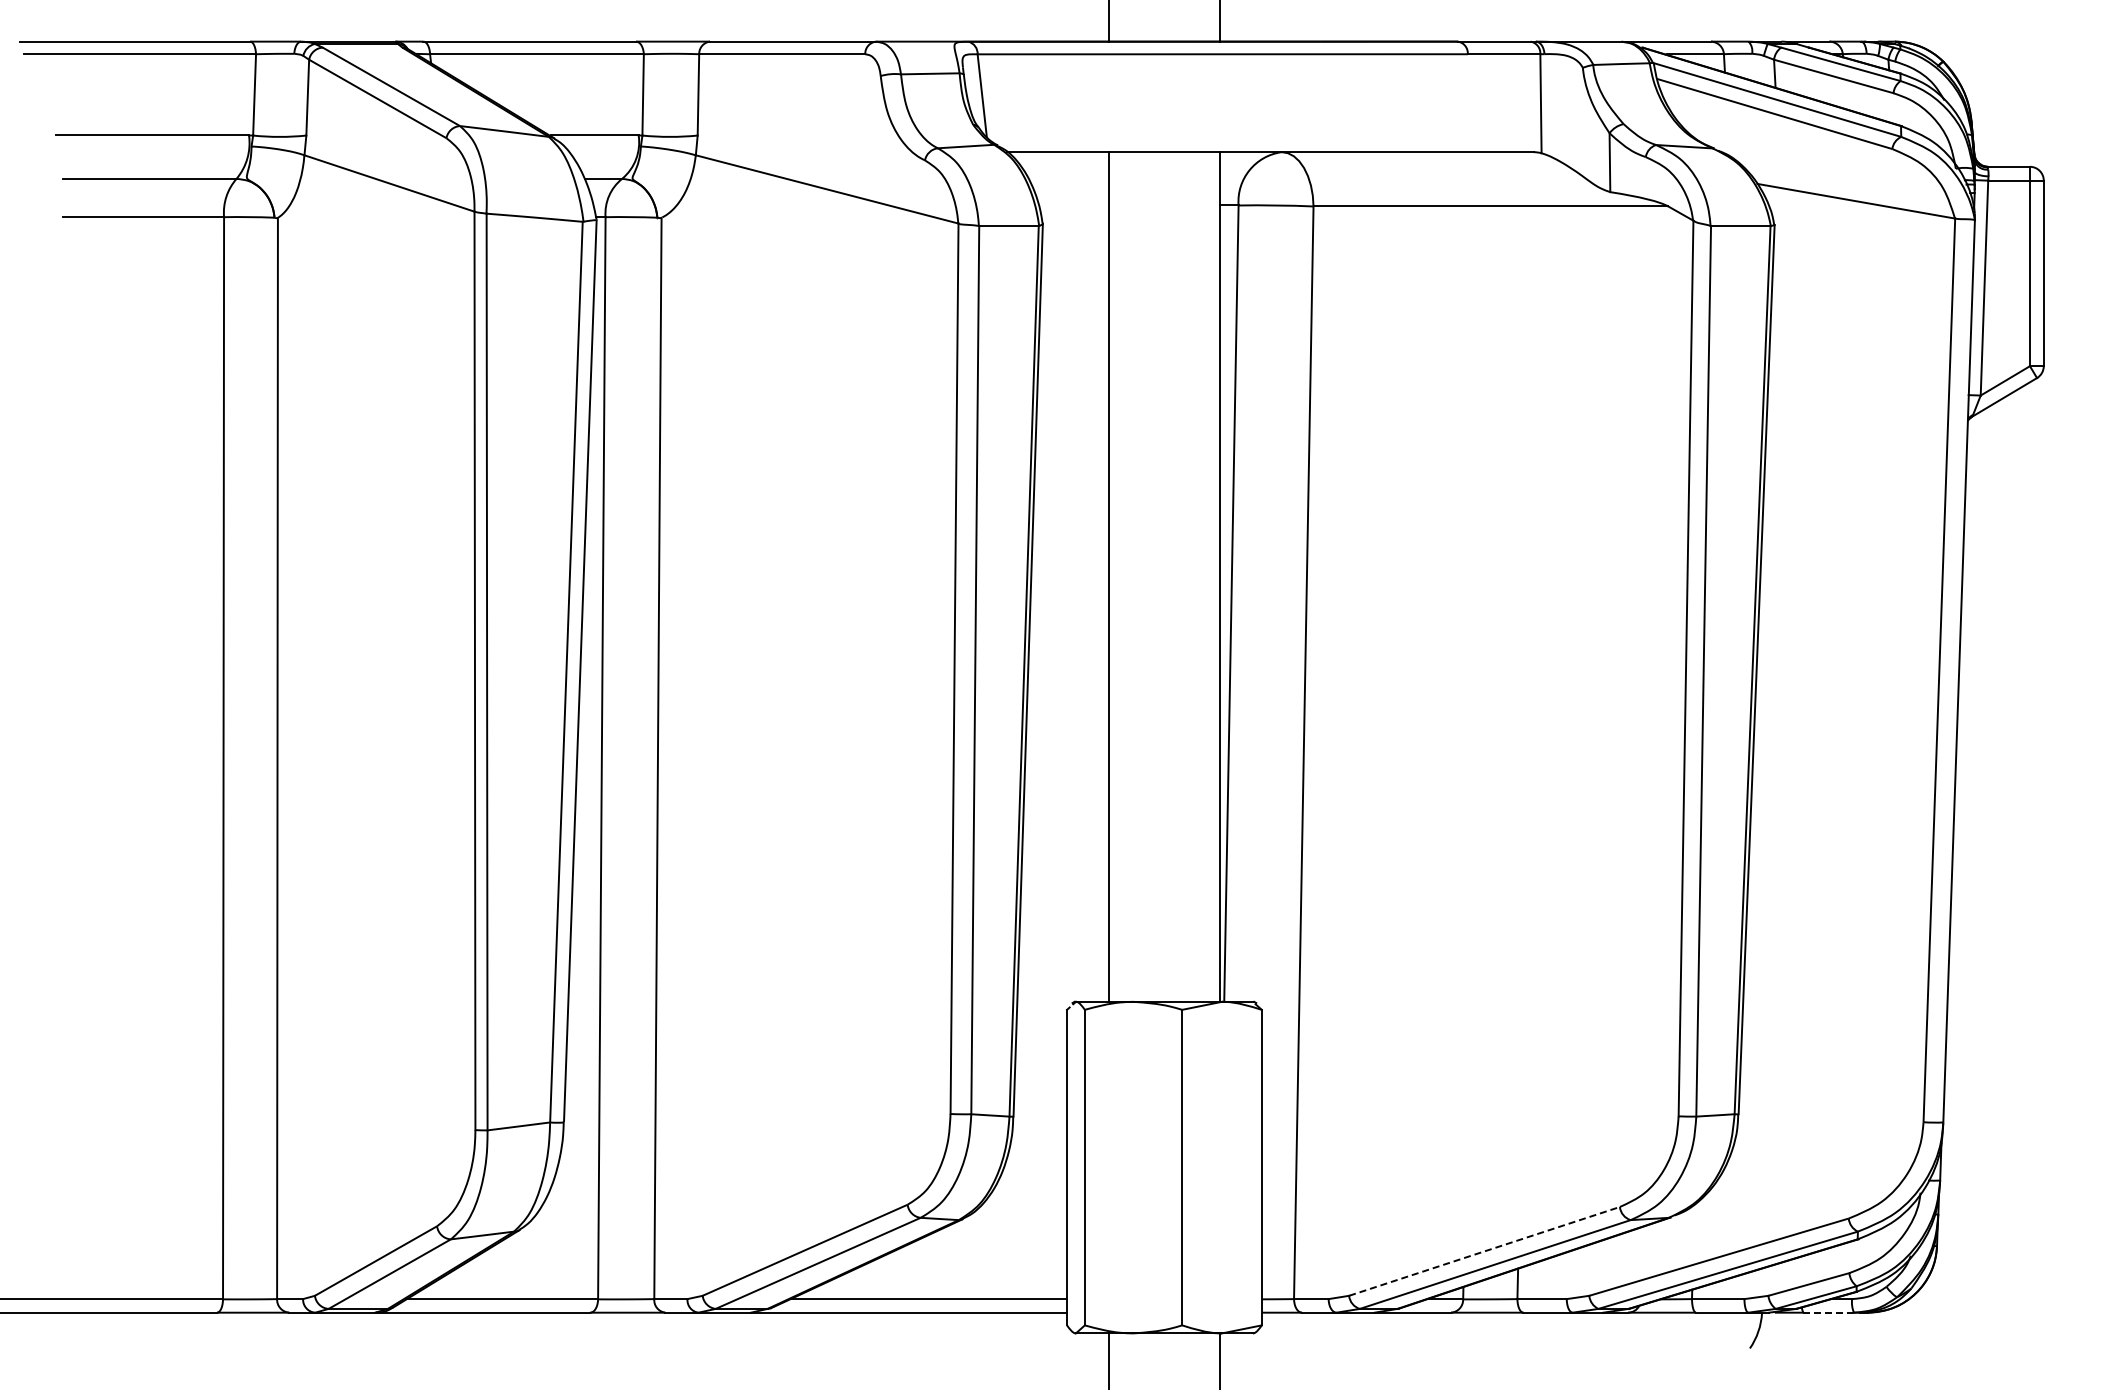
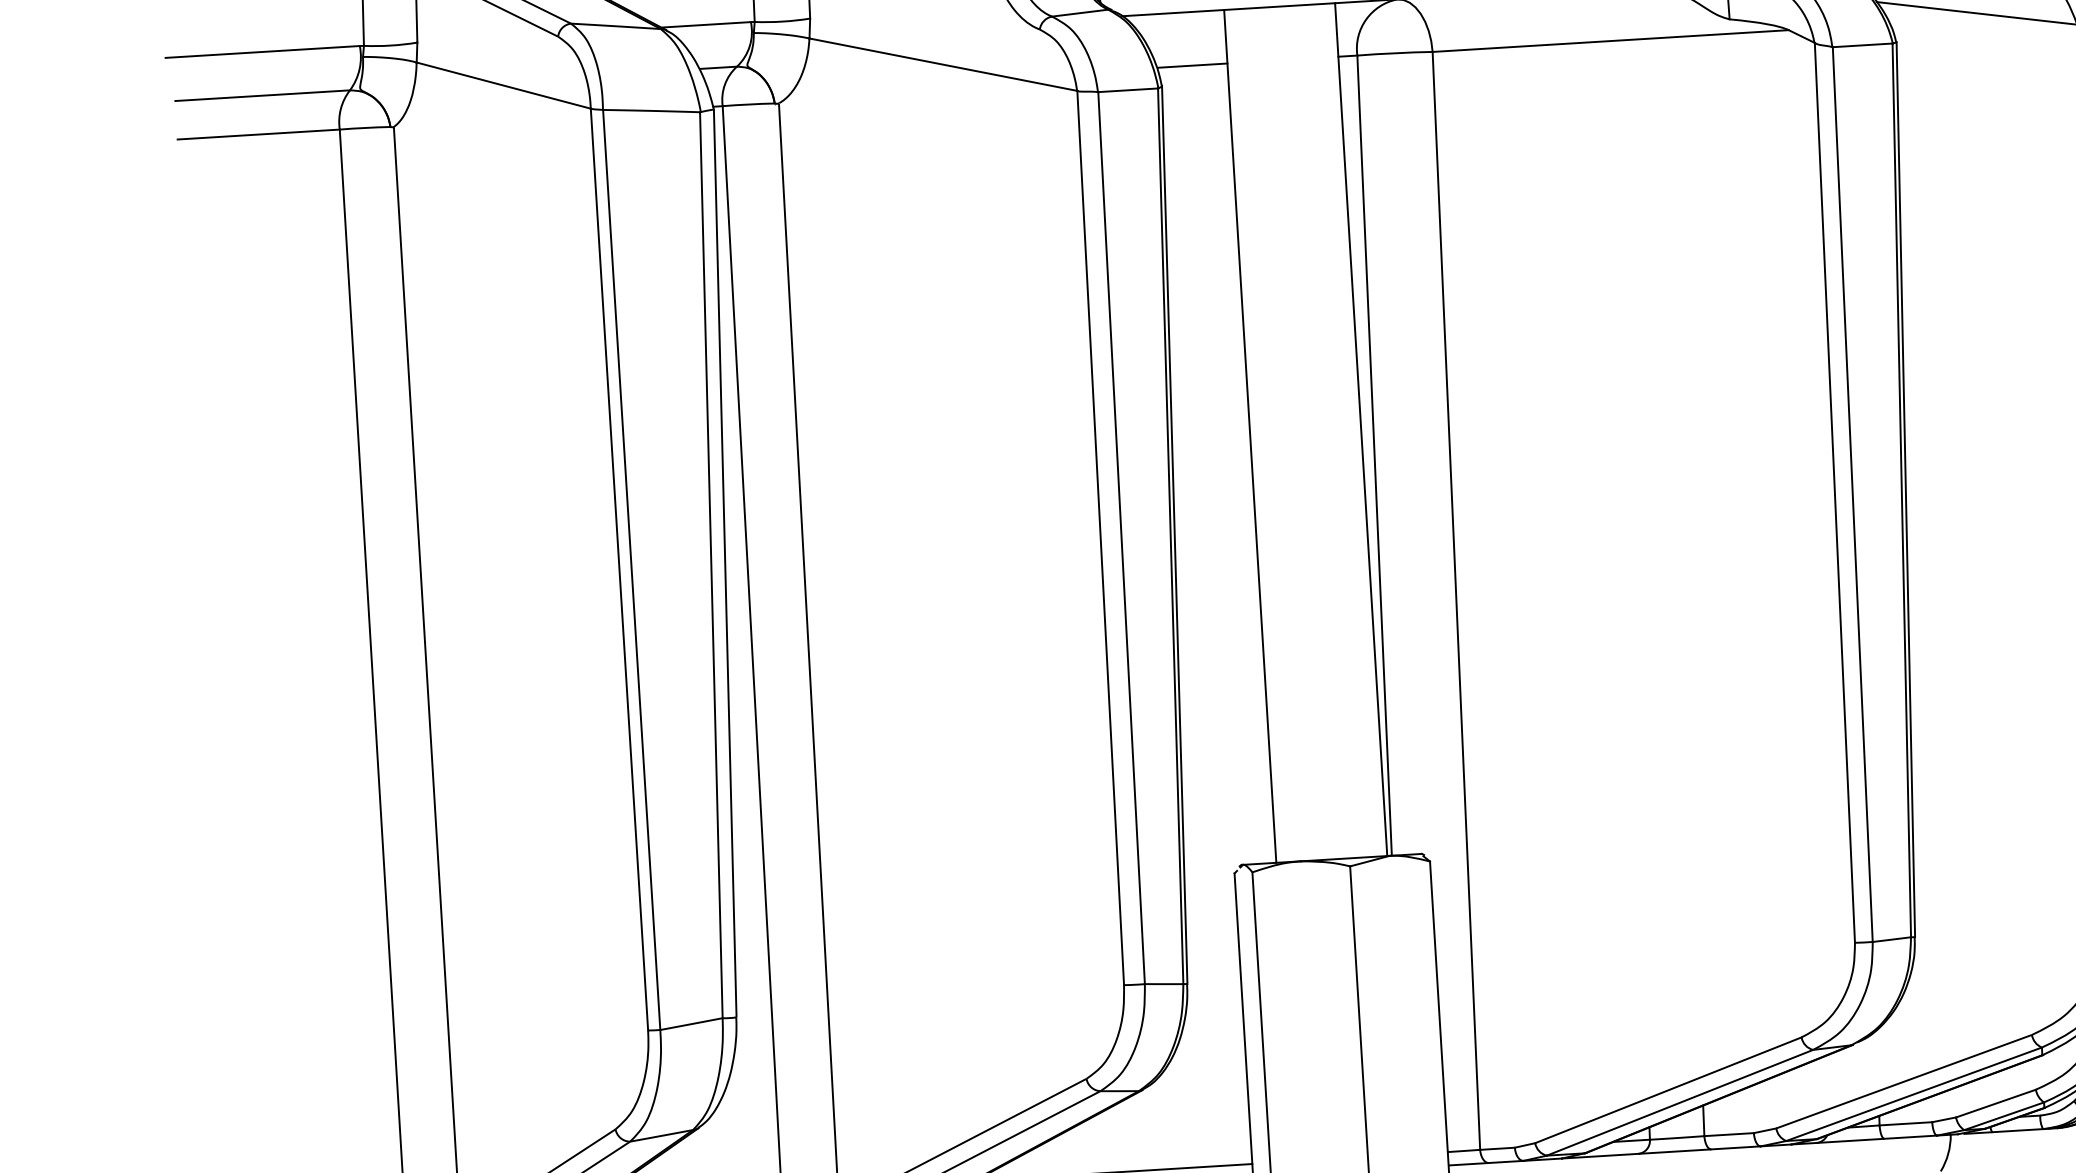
line: (1074, 205) -> (1192, 65), added
line: (1485, 1251) -> (1669, 1090), dashed -> solid
line: (1828, 1312) -> (2017, 1130), dashed -> solid

